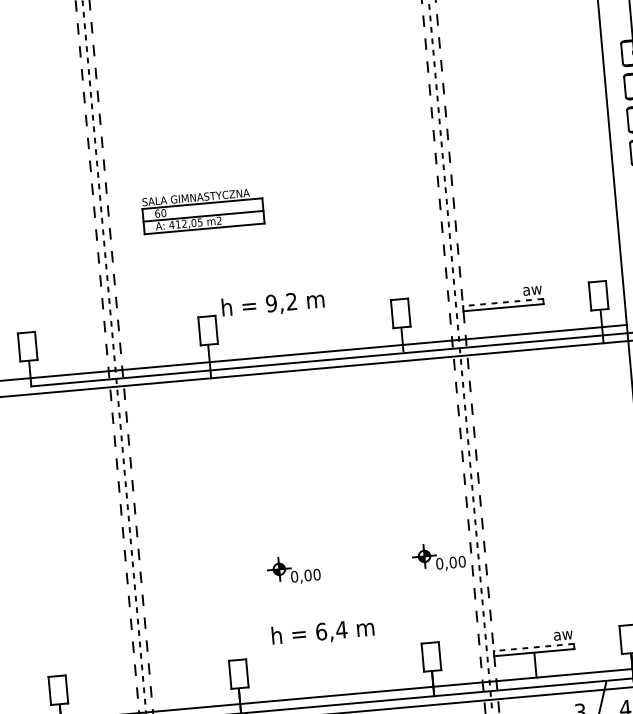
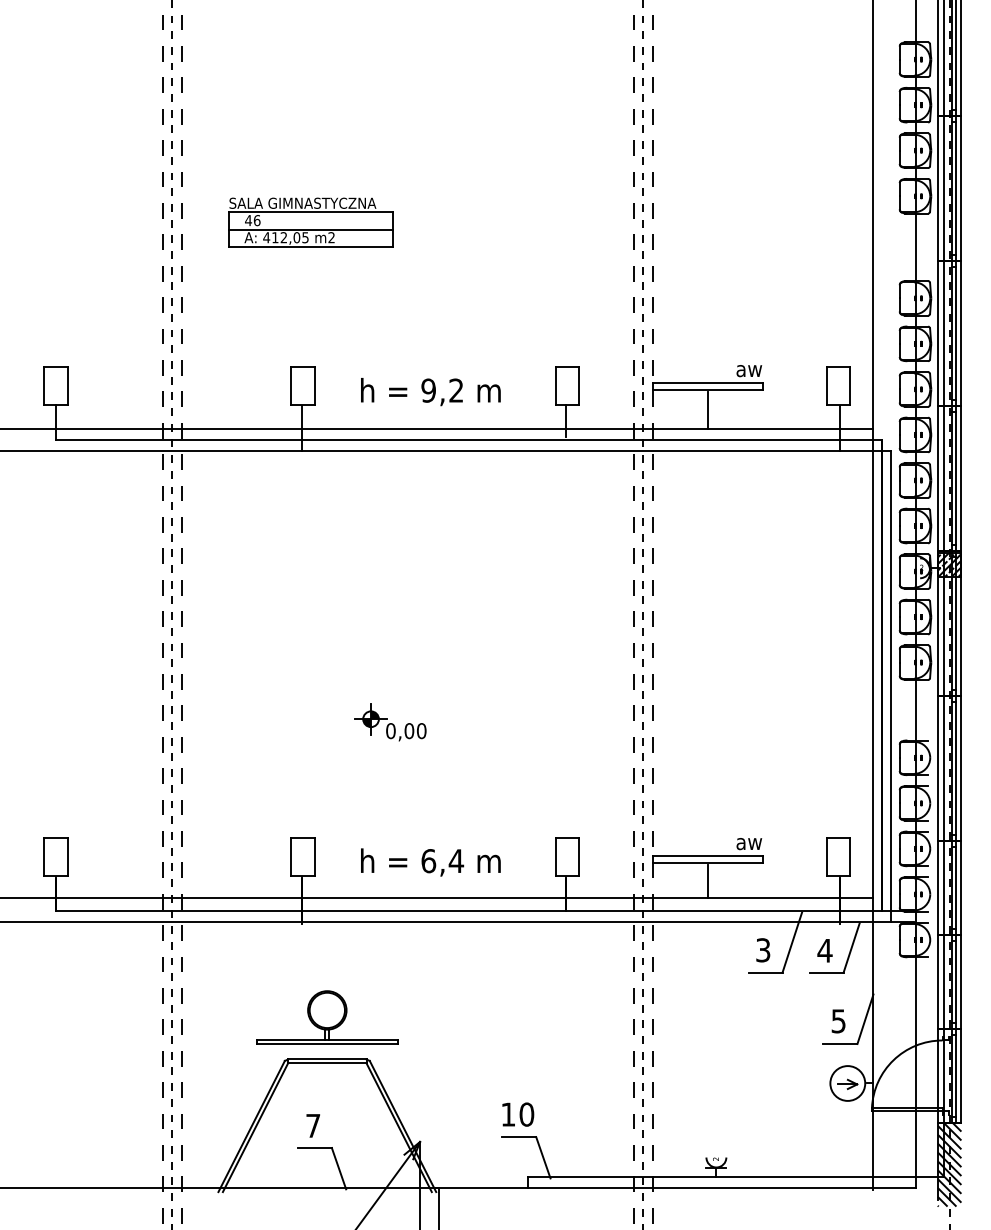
text: (160, 213) -> (252, 220), 60 -> 46
line: (502, 302) -> (707, 383), dashed -> solid
text: (272, 304) -> (430, 392), moved
line: (504, 322) -> (707, 410), added
part: (438, 557) -> (589, 722), removed
text: (322, 632) -> (430, 862), moved
line: (533, 647) -> (707, 856), dashed -> solid

